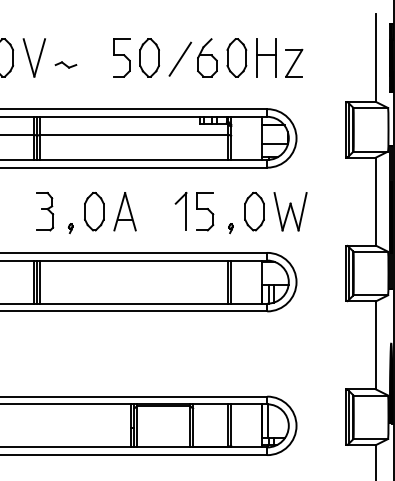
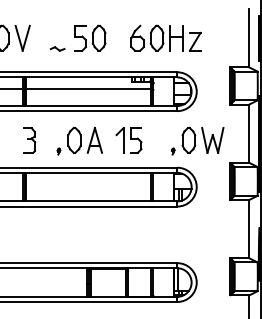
line: (180, 59) -> (119, 39), removed
part: (65, 64) -> (57, 48), moved
part: (101, 211) -> (79, 140), moved
part: (267, 211) -> (197, 140), moved

